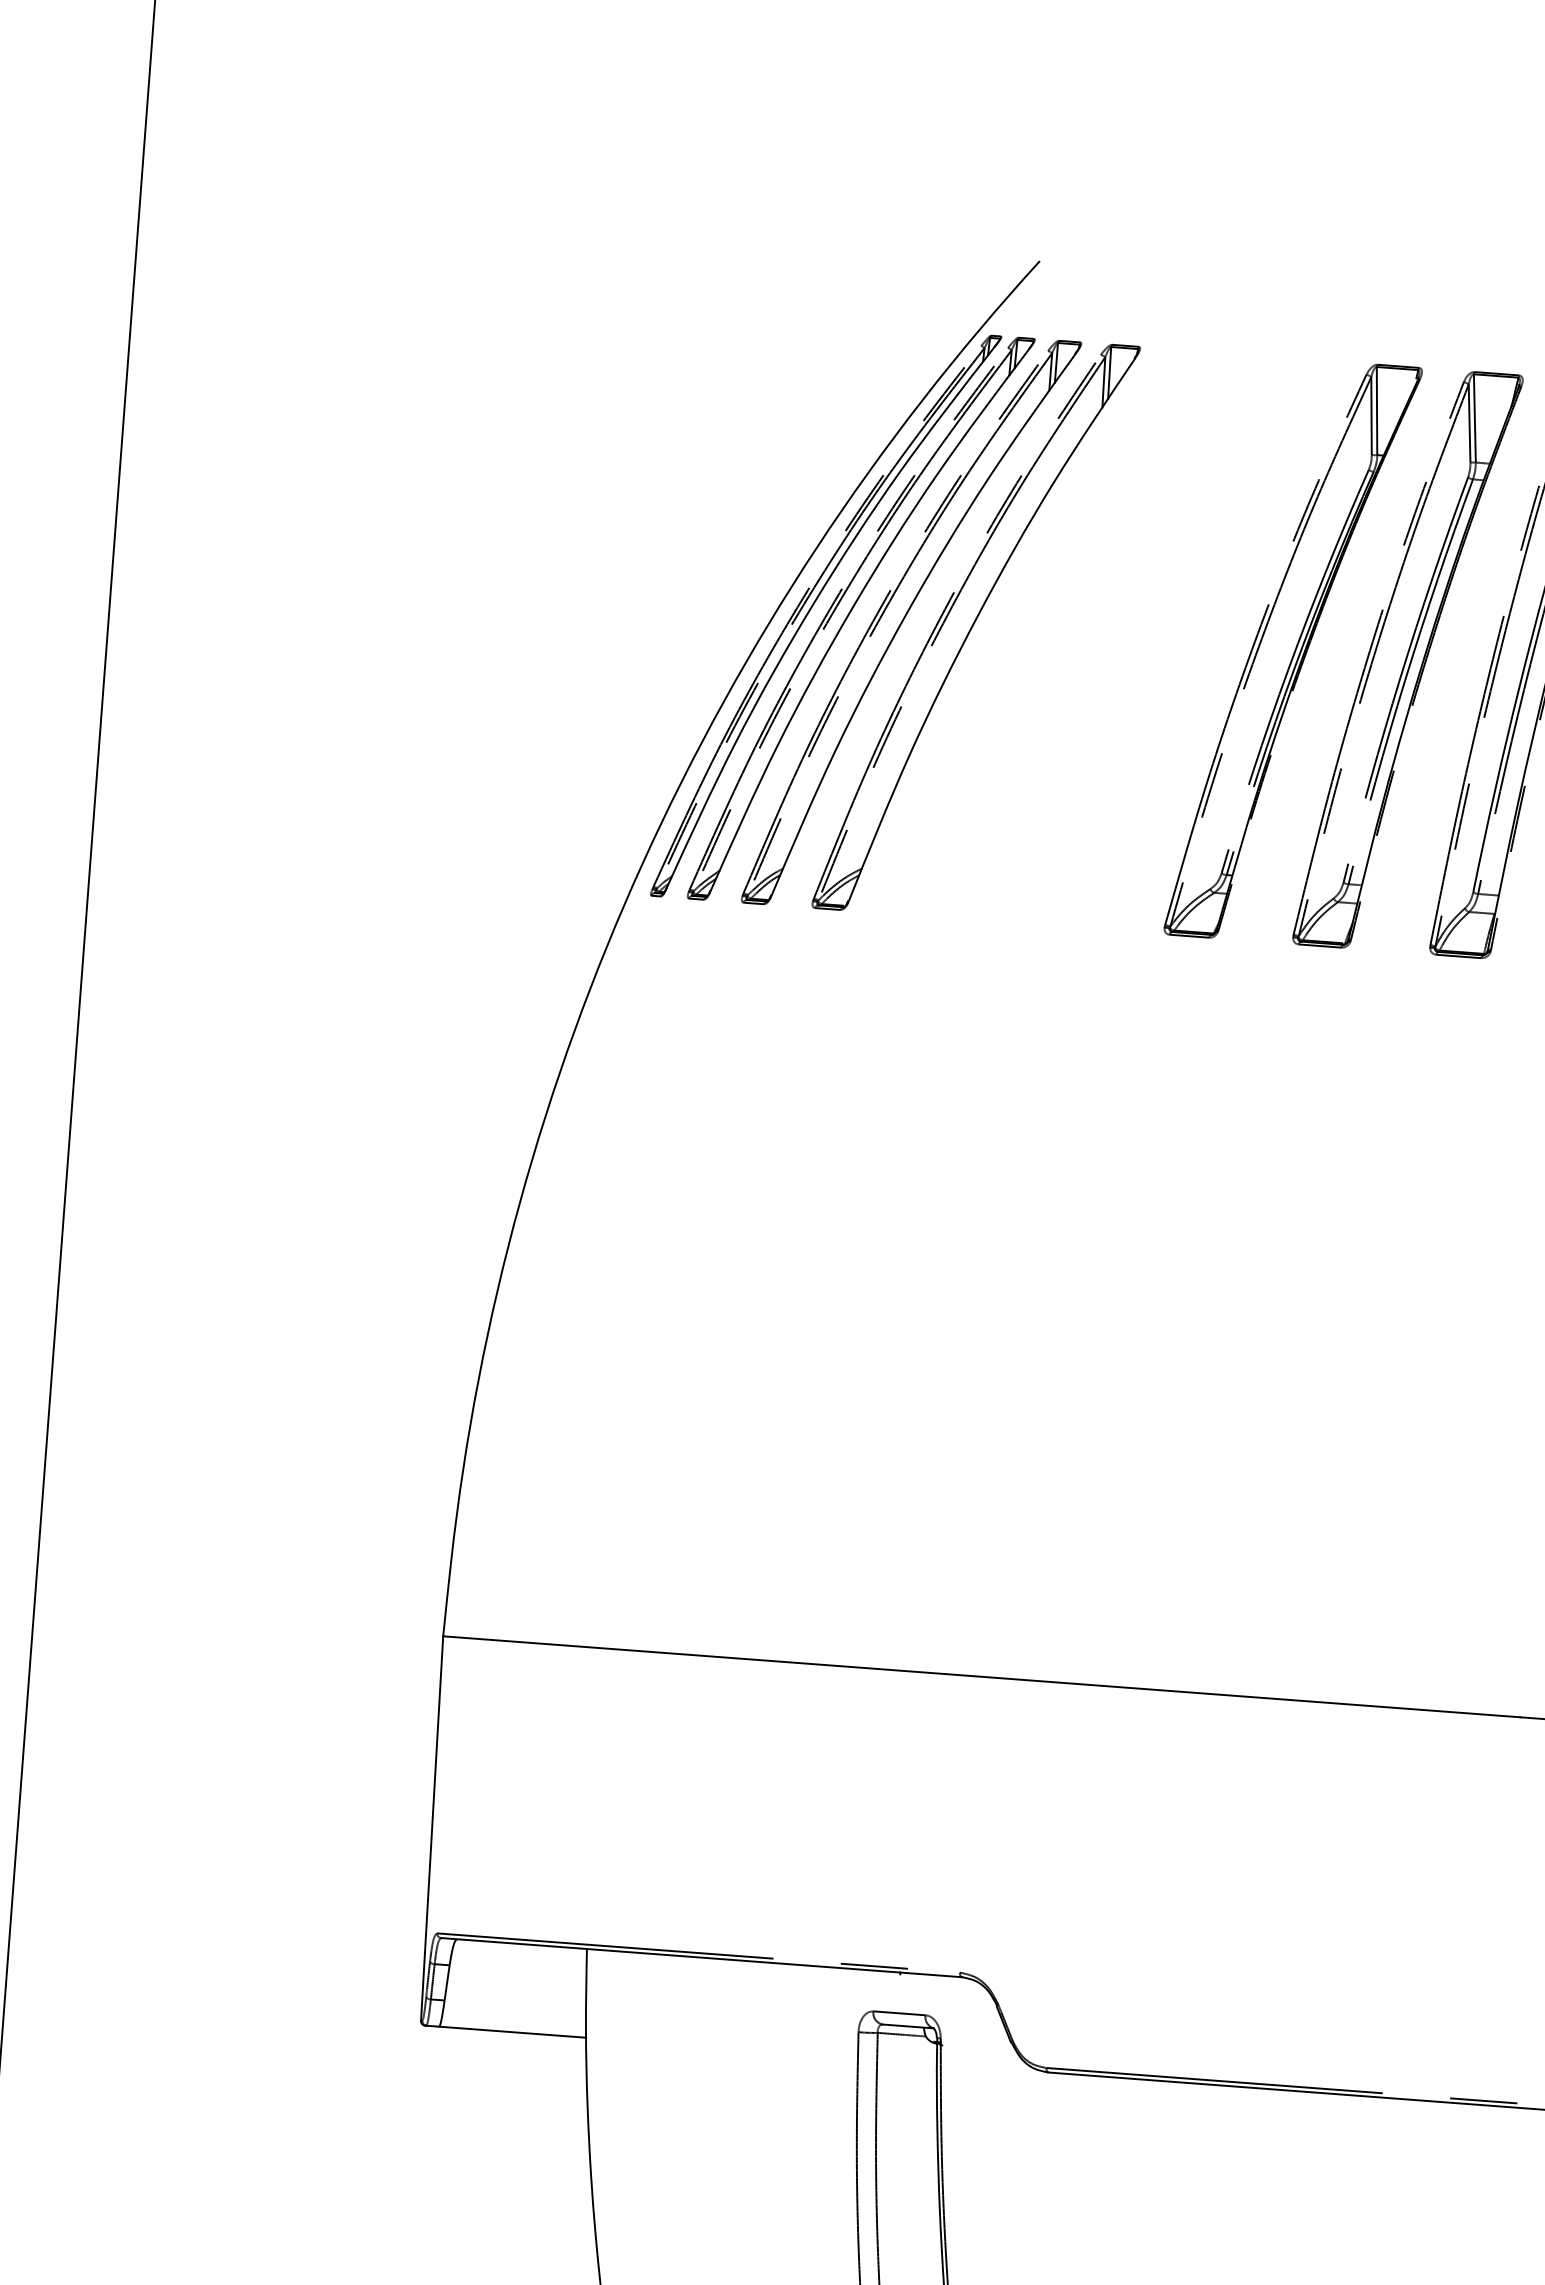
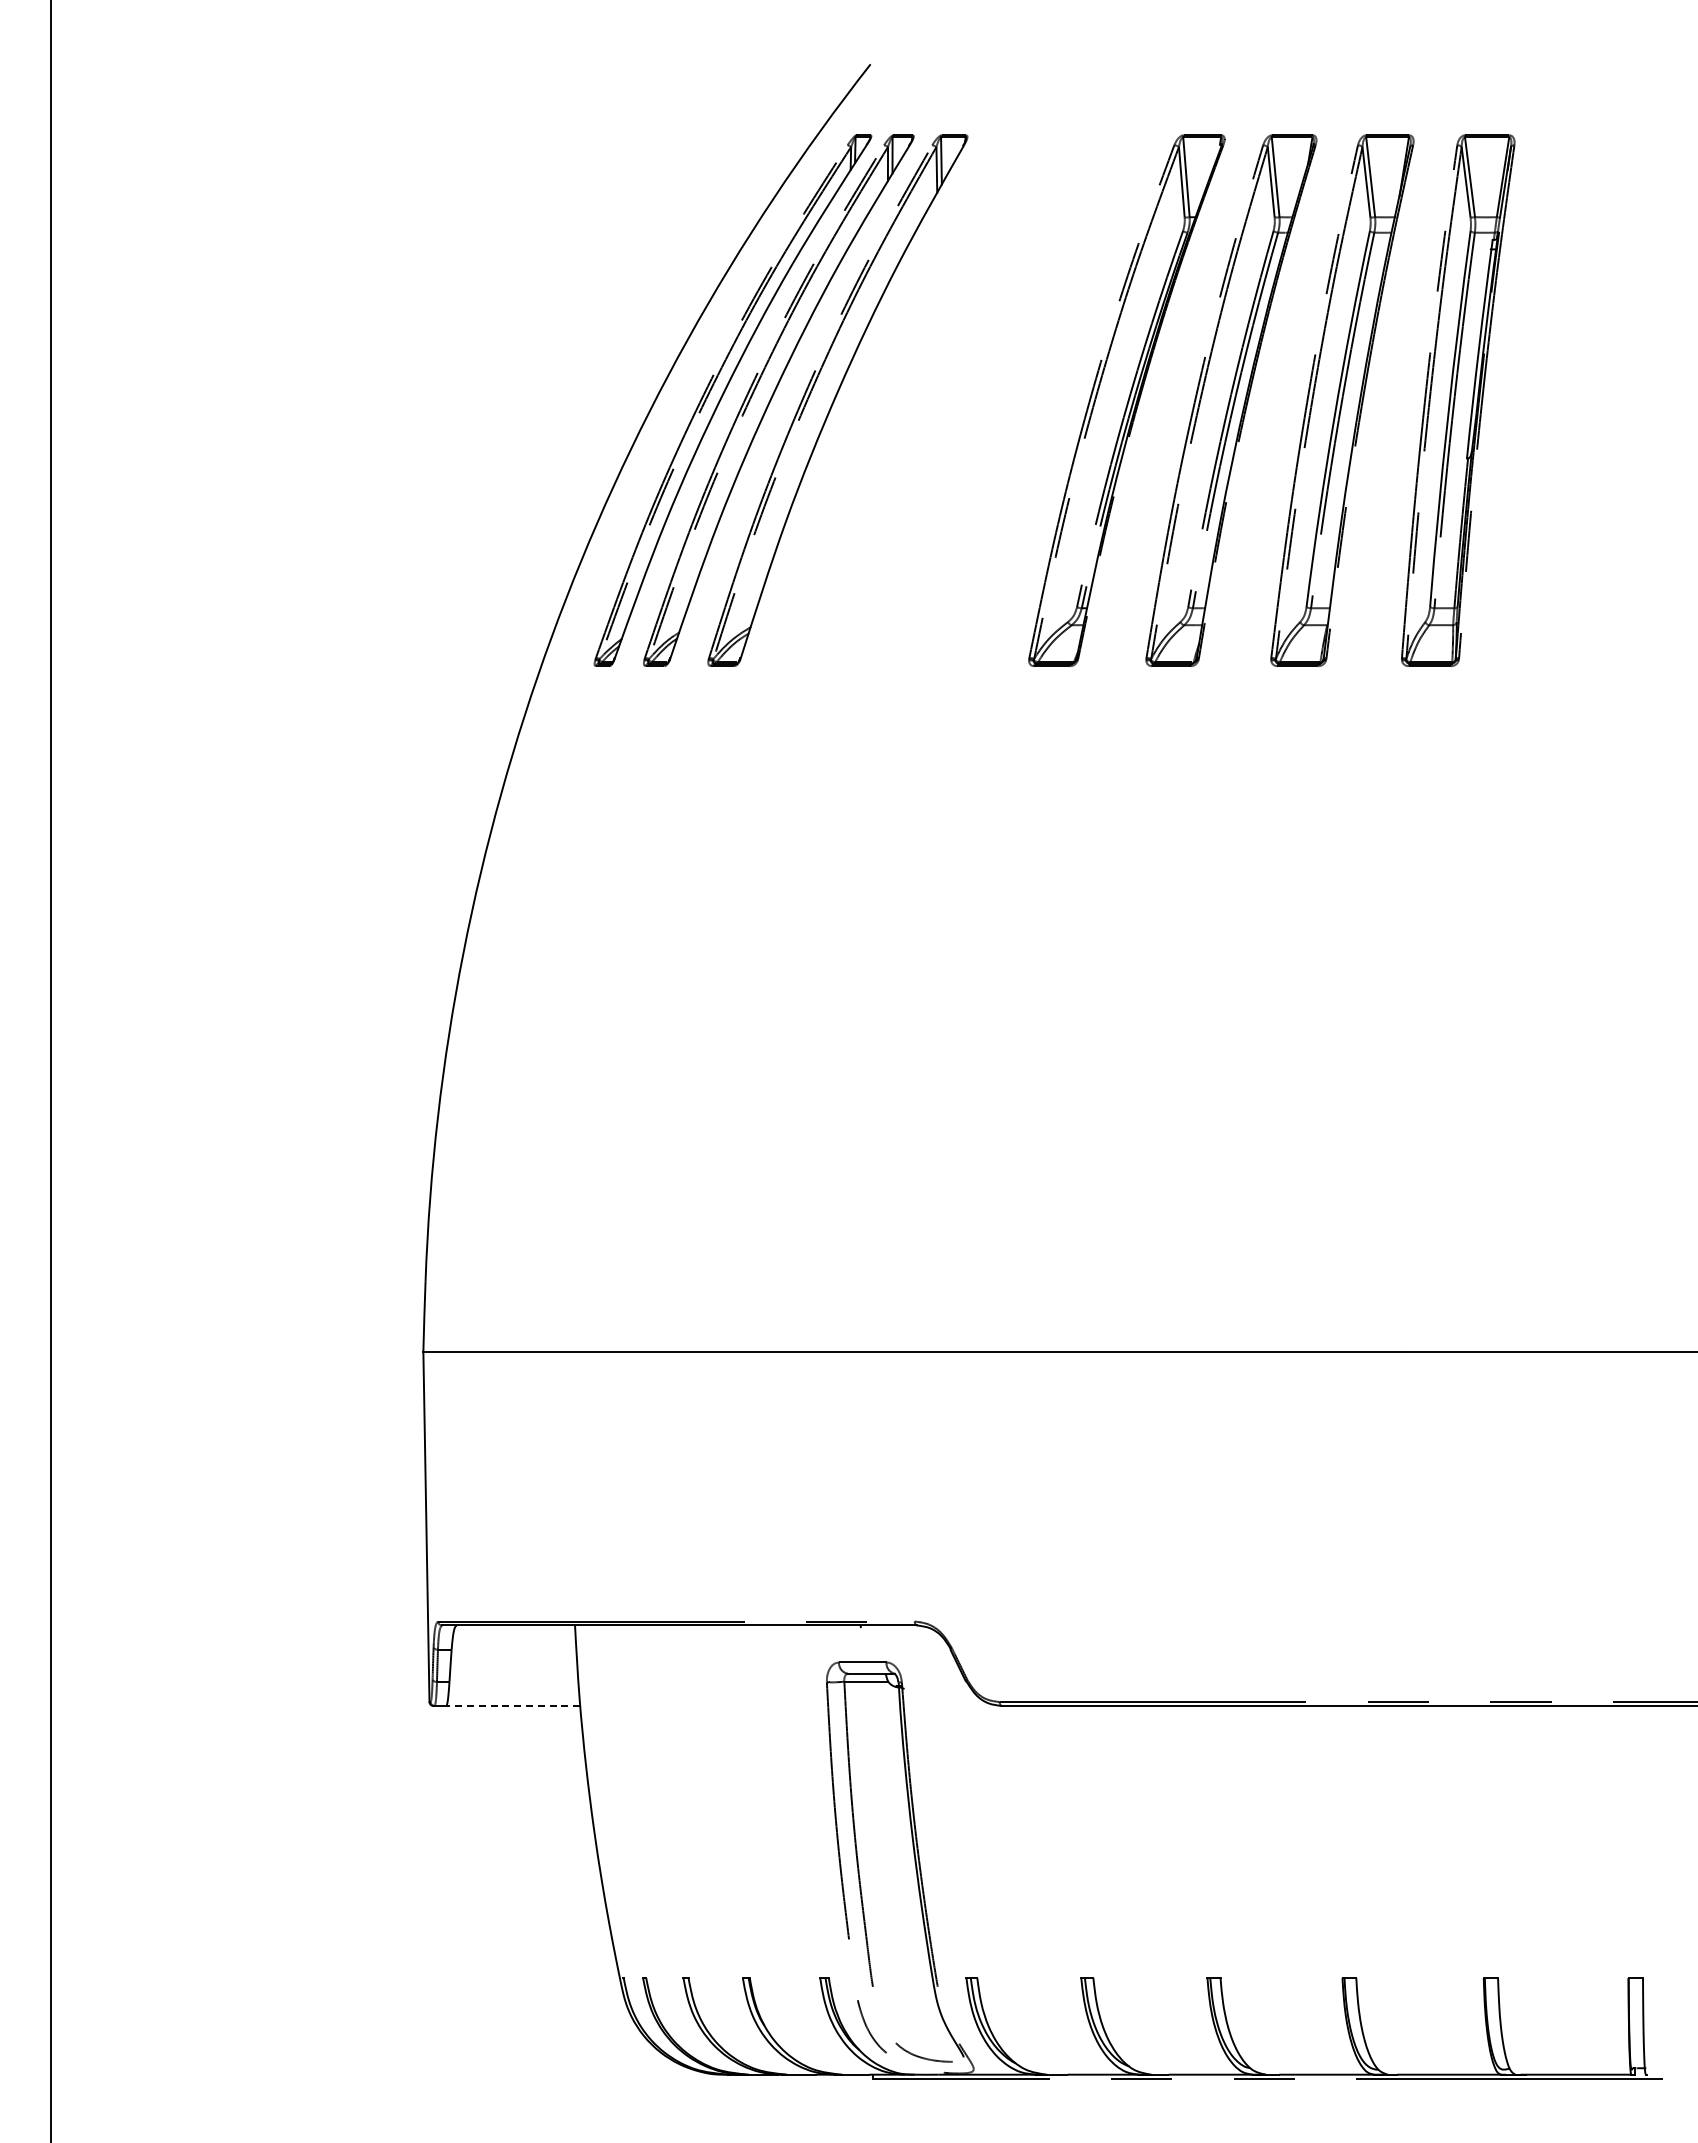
part: (813, 607) -> (688, 393), removed
line: (512, 2031) -> (513, 1705), solid -> dashed

